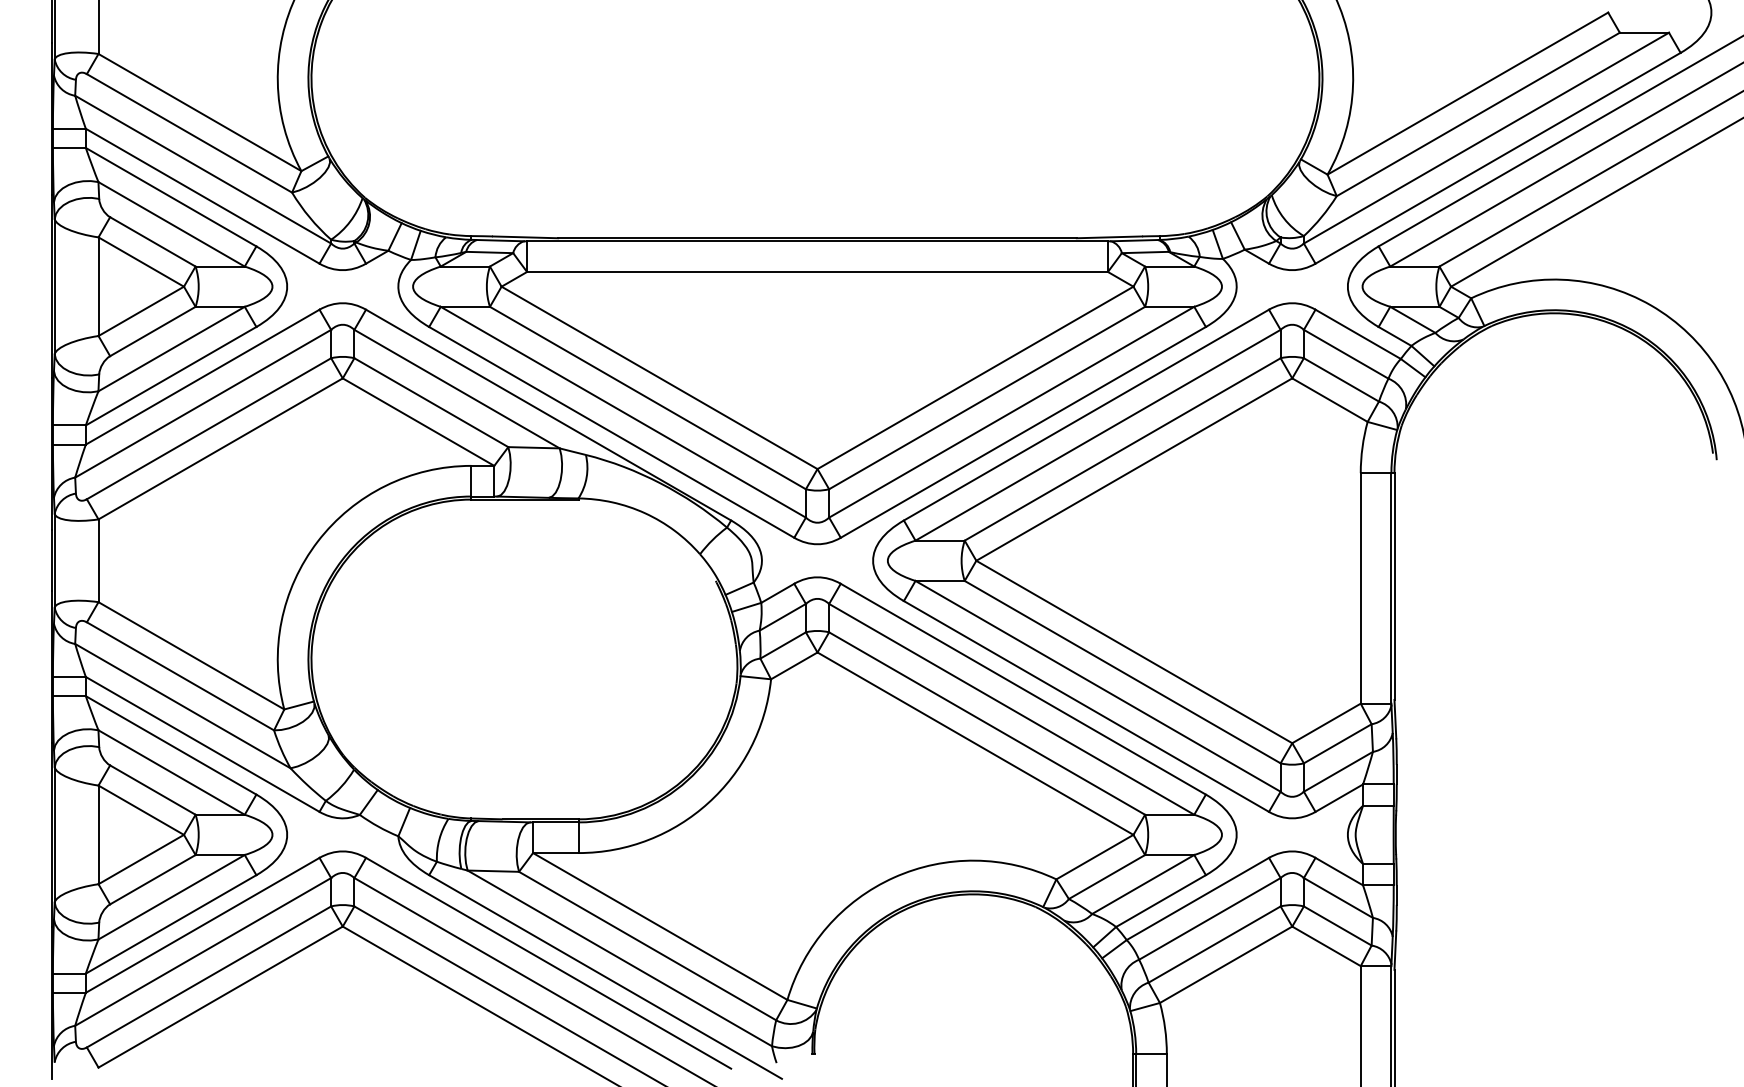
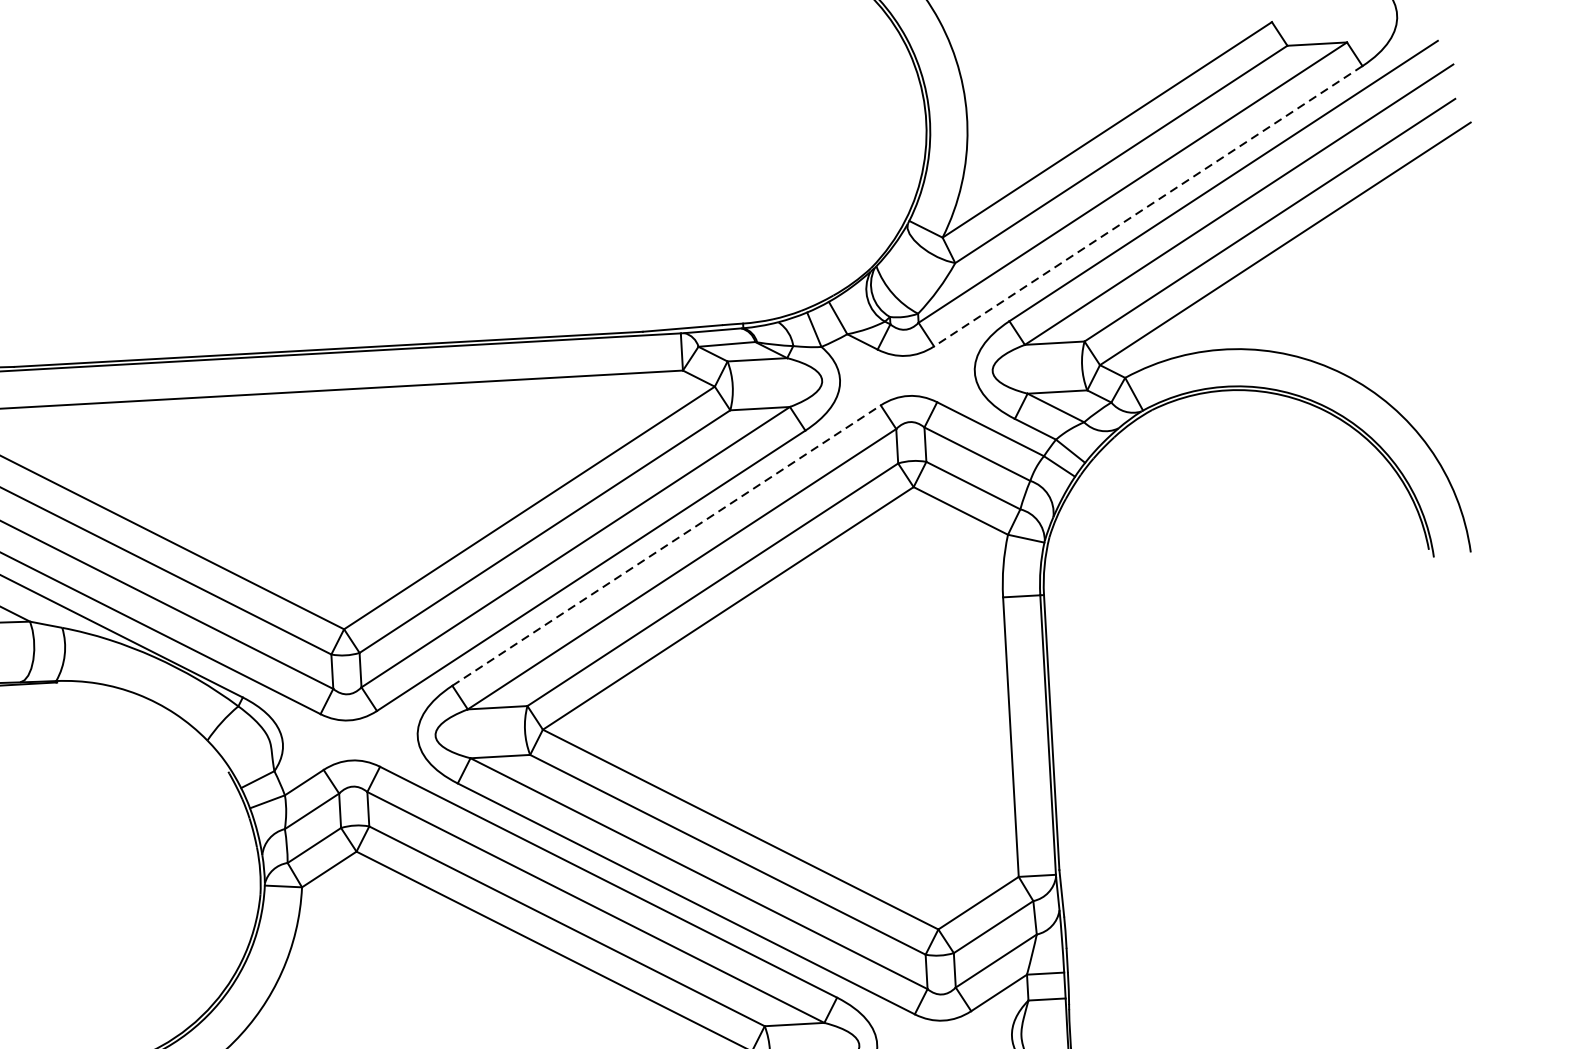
line: (1498, 158) -> (1148, 206), solid -> dashed
line: (1086, 415) -> (666, 546), solid -> dashed

